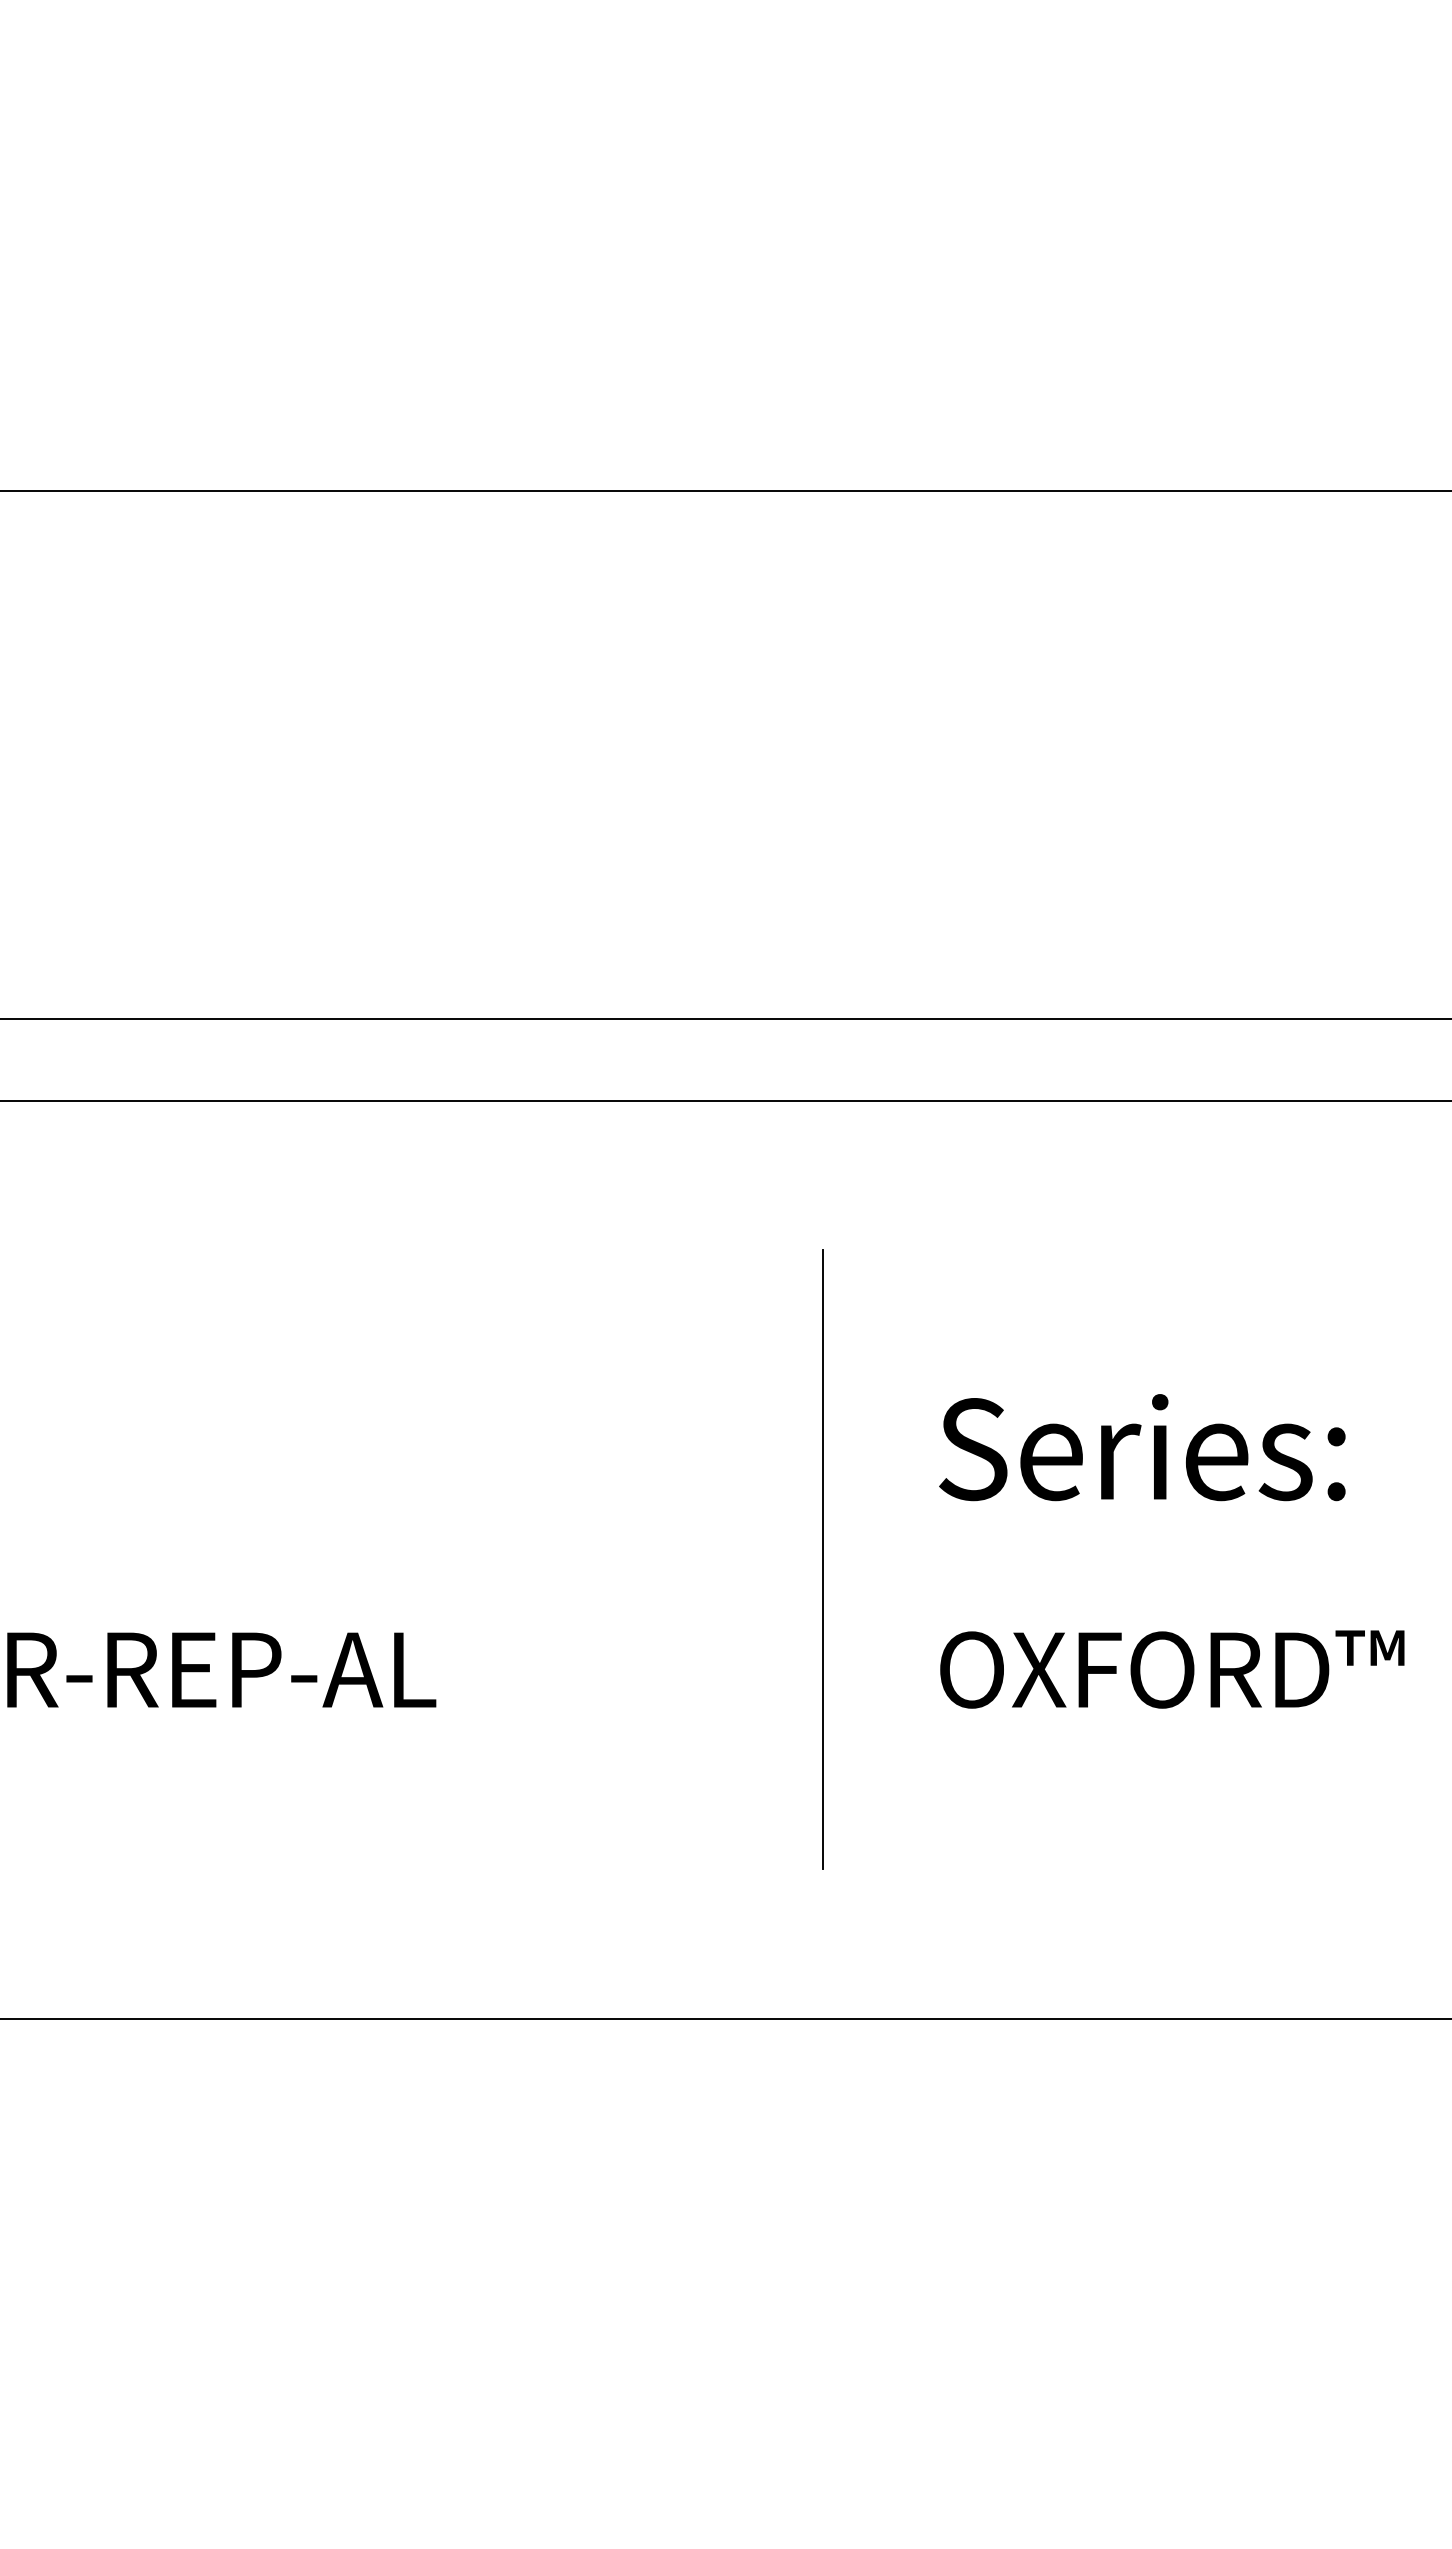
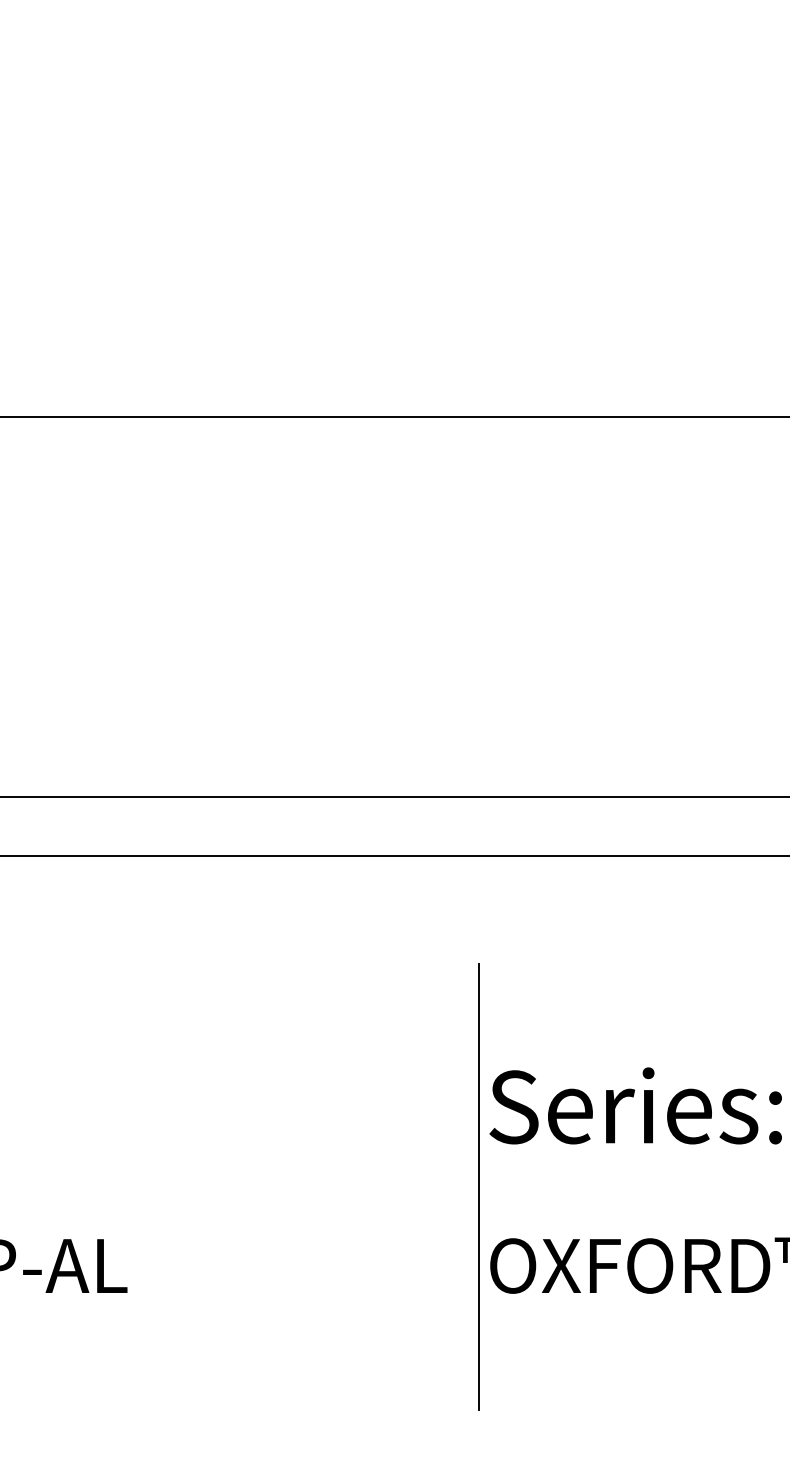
line: (822, 1559) -> (478, 1186), moved

